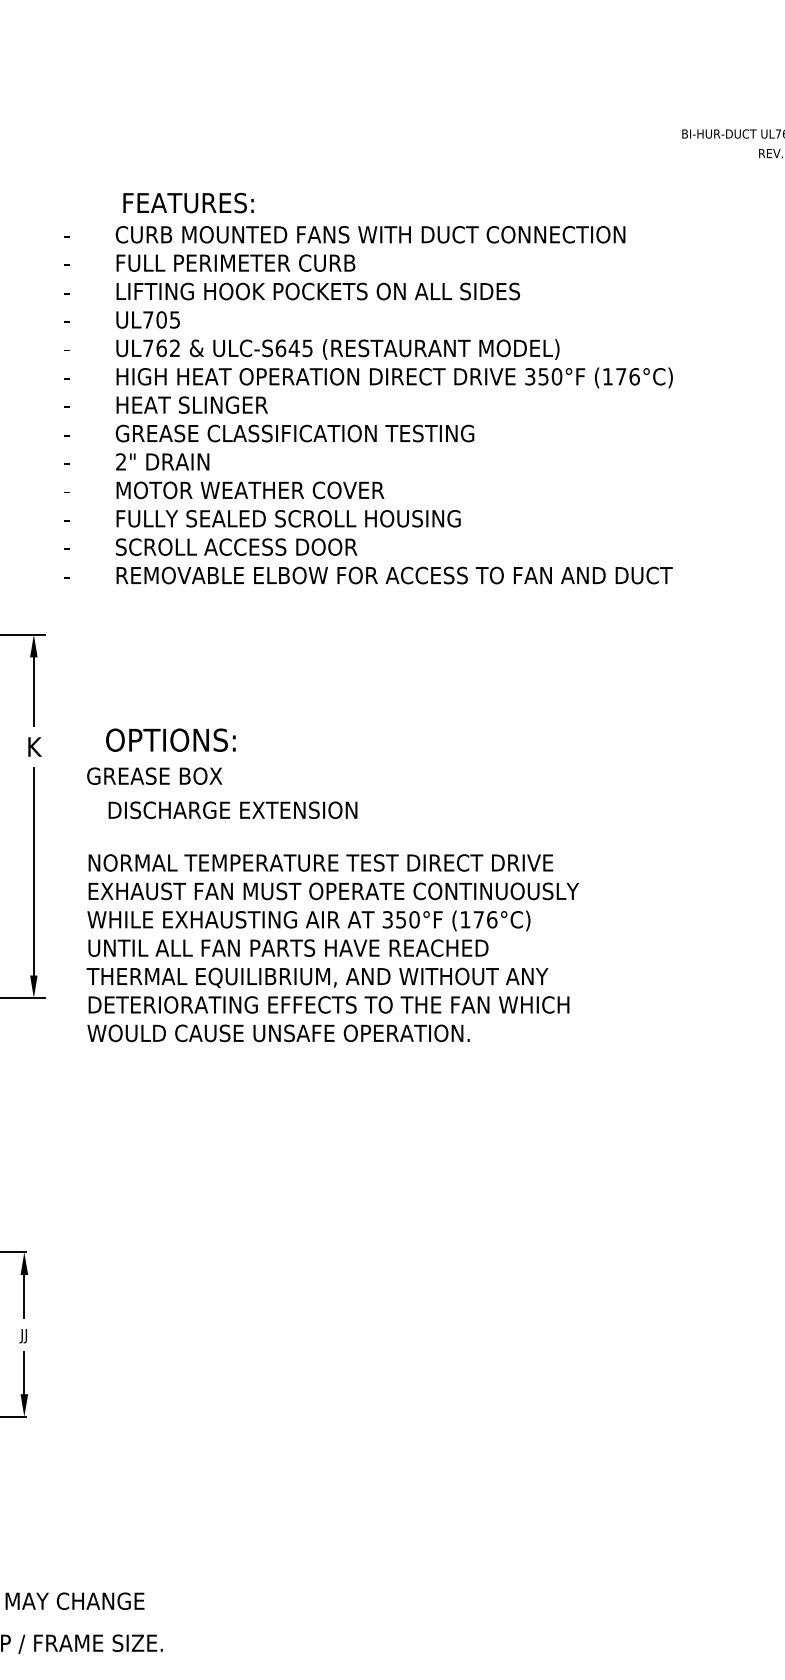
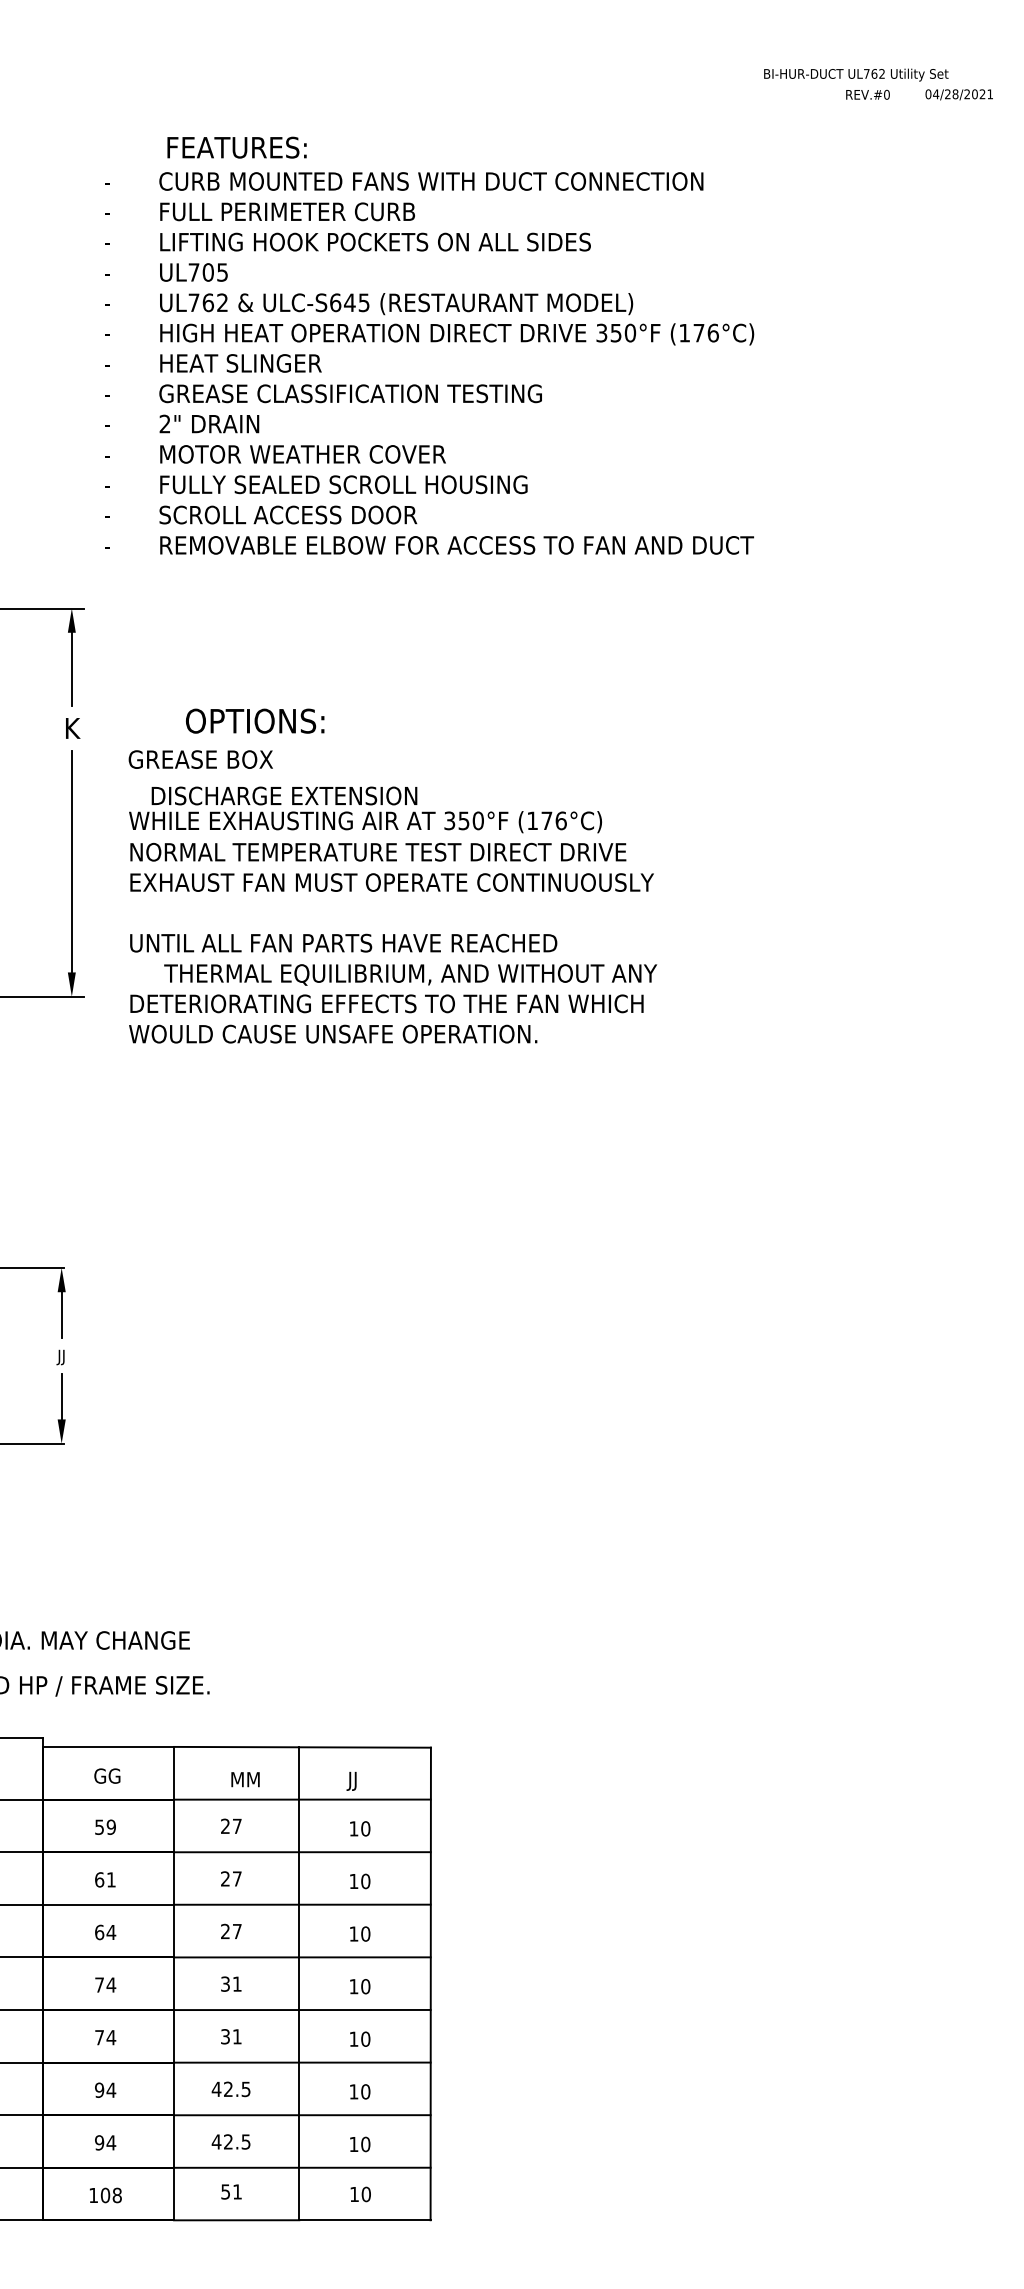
text: (171, 739) -> (255, 720), moved
text: (308, 921) -> (365, 822), moved
text: (317, 977) -> (410, 974), moved

